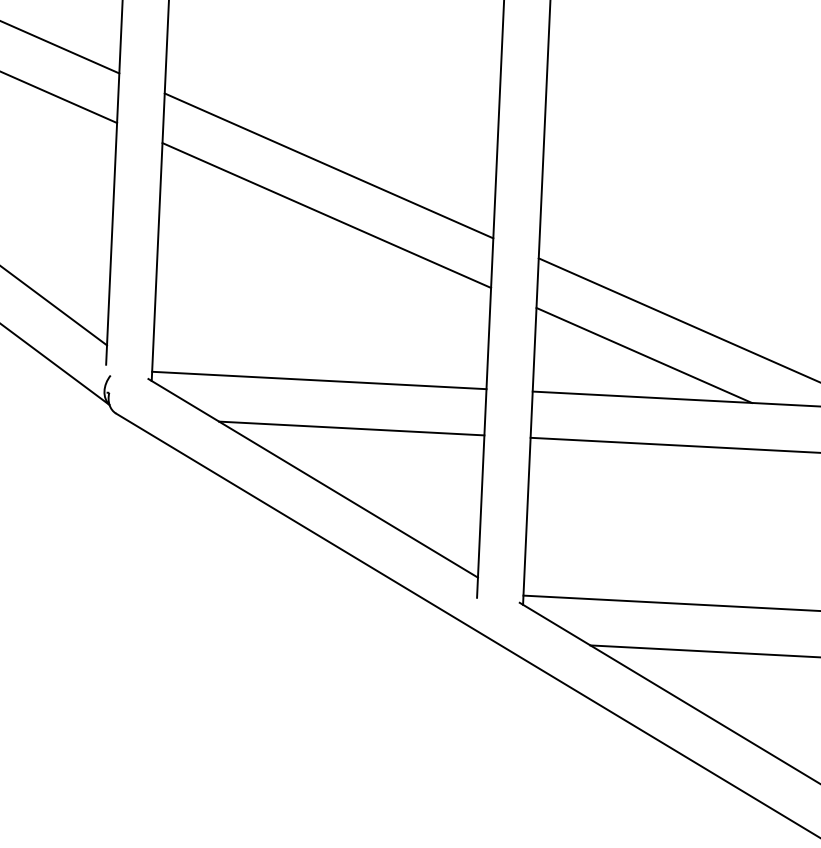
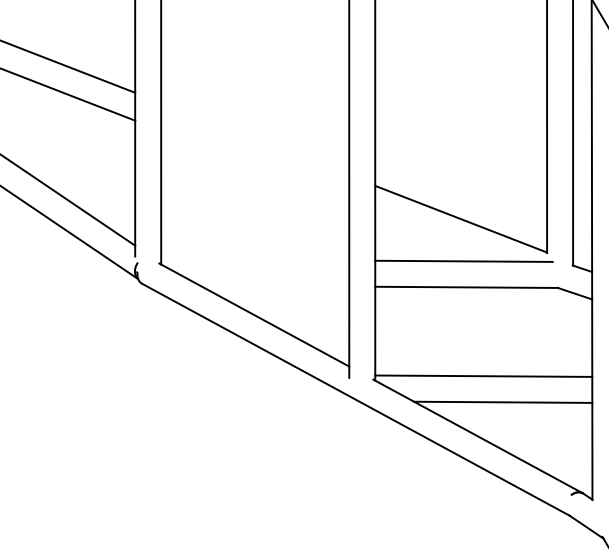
line: (329, 164) -> (255, 138), removed
line: (327, 214) -> (255, 166), removed
line: (643, 355) -> (436, 237), removed
line: (319, 379) -> (255, 259), removed
line: (351, 427) -> (274, 285), removed

